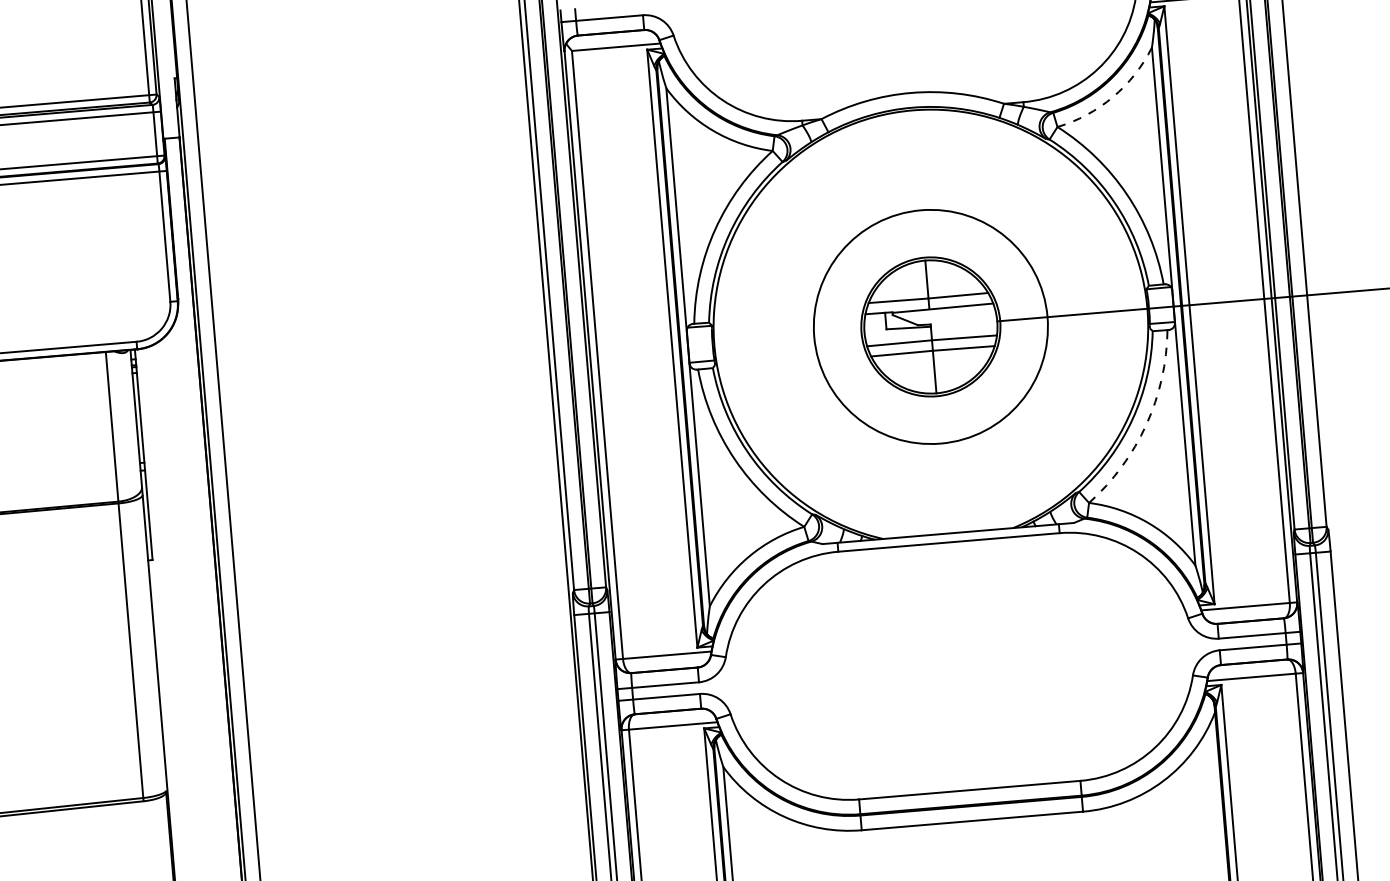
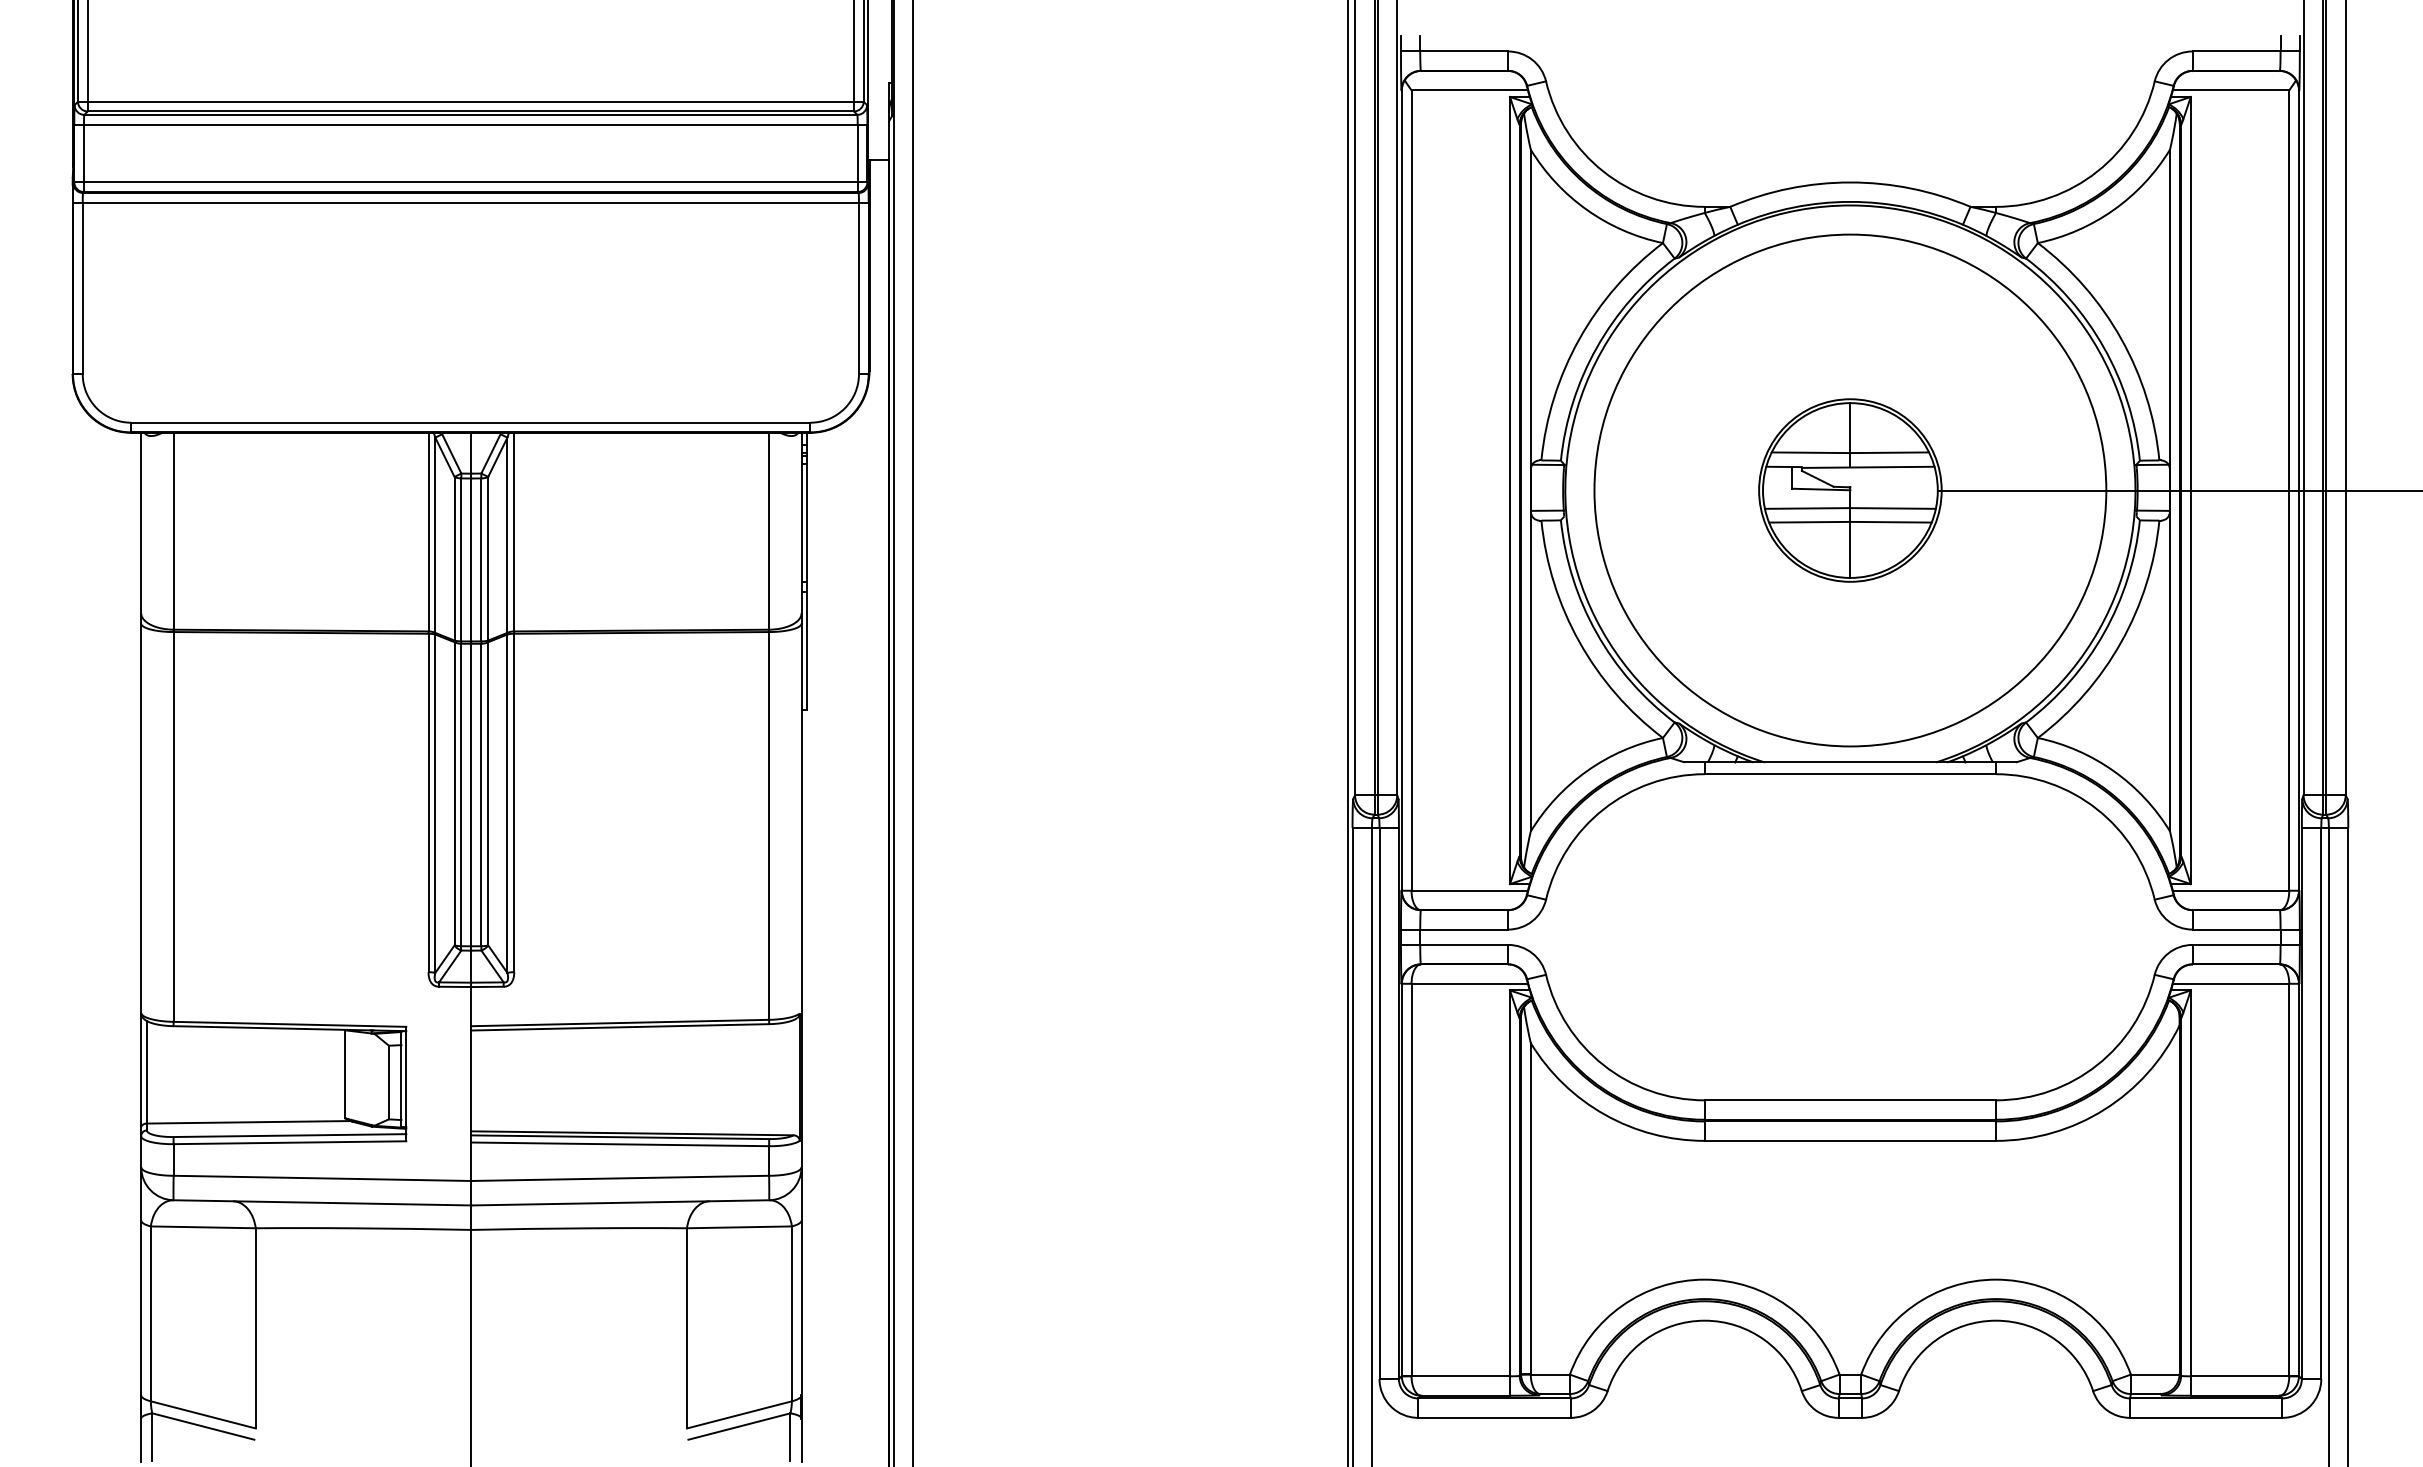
arc: (1112, 97) -> (2113, 210), dashed -> solid
circle: (930, 326) -> (1850, 490), size x1.67
arc: (1146, 425) -> (2121, 642), dashed -> solid

